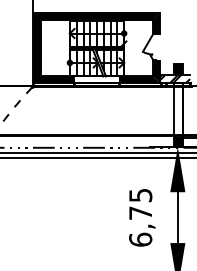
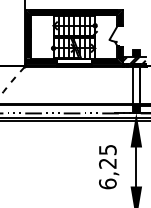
text: (140, 213) -> (107, 163), 6,75 -> 6,25

